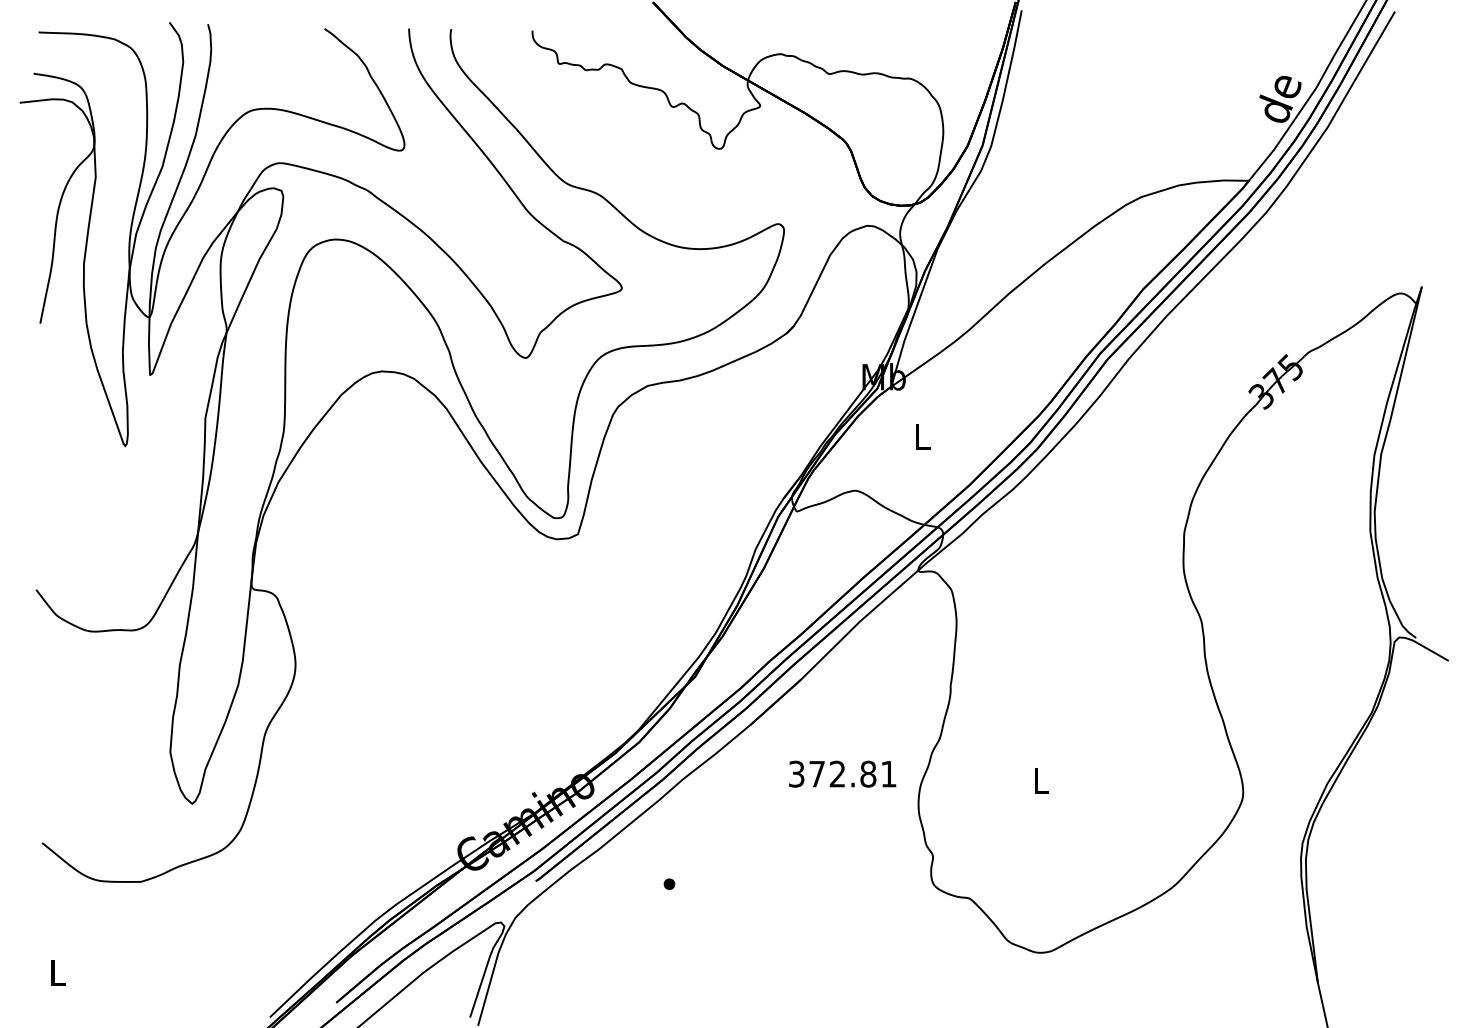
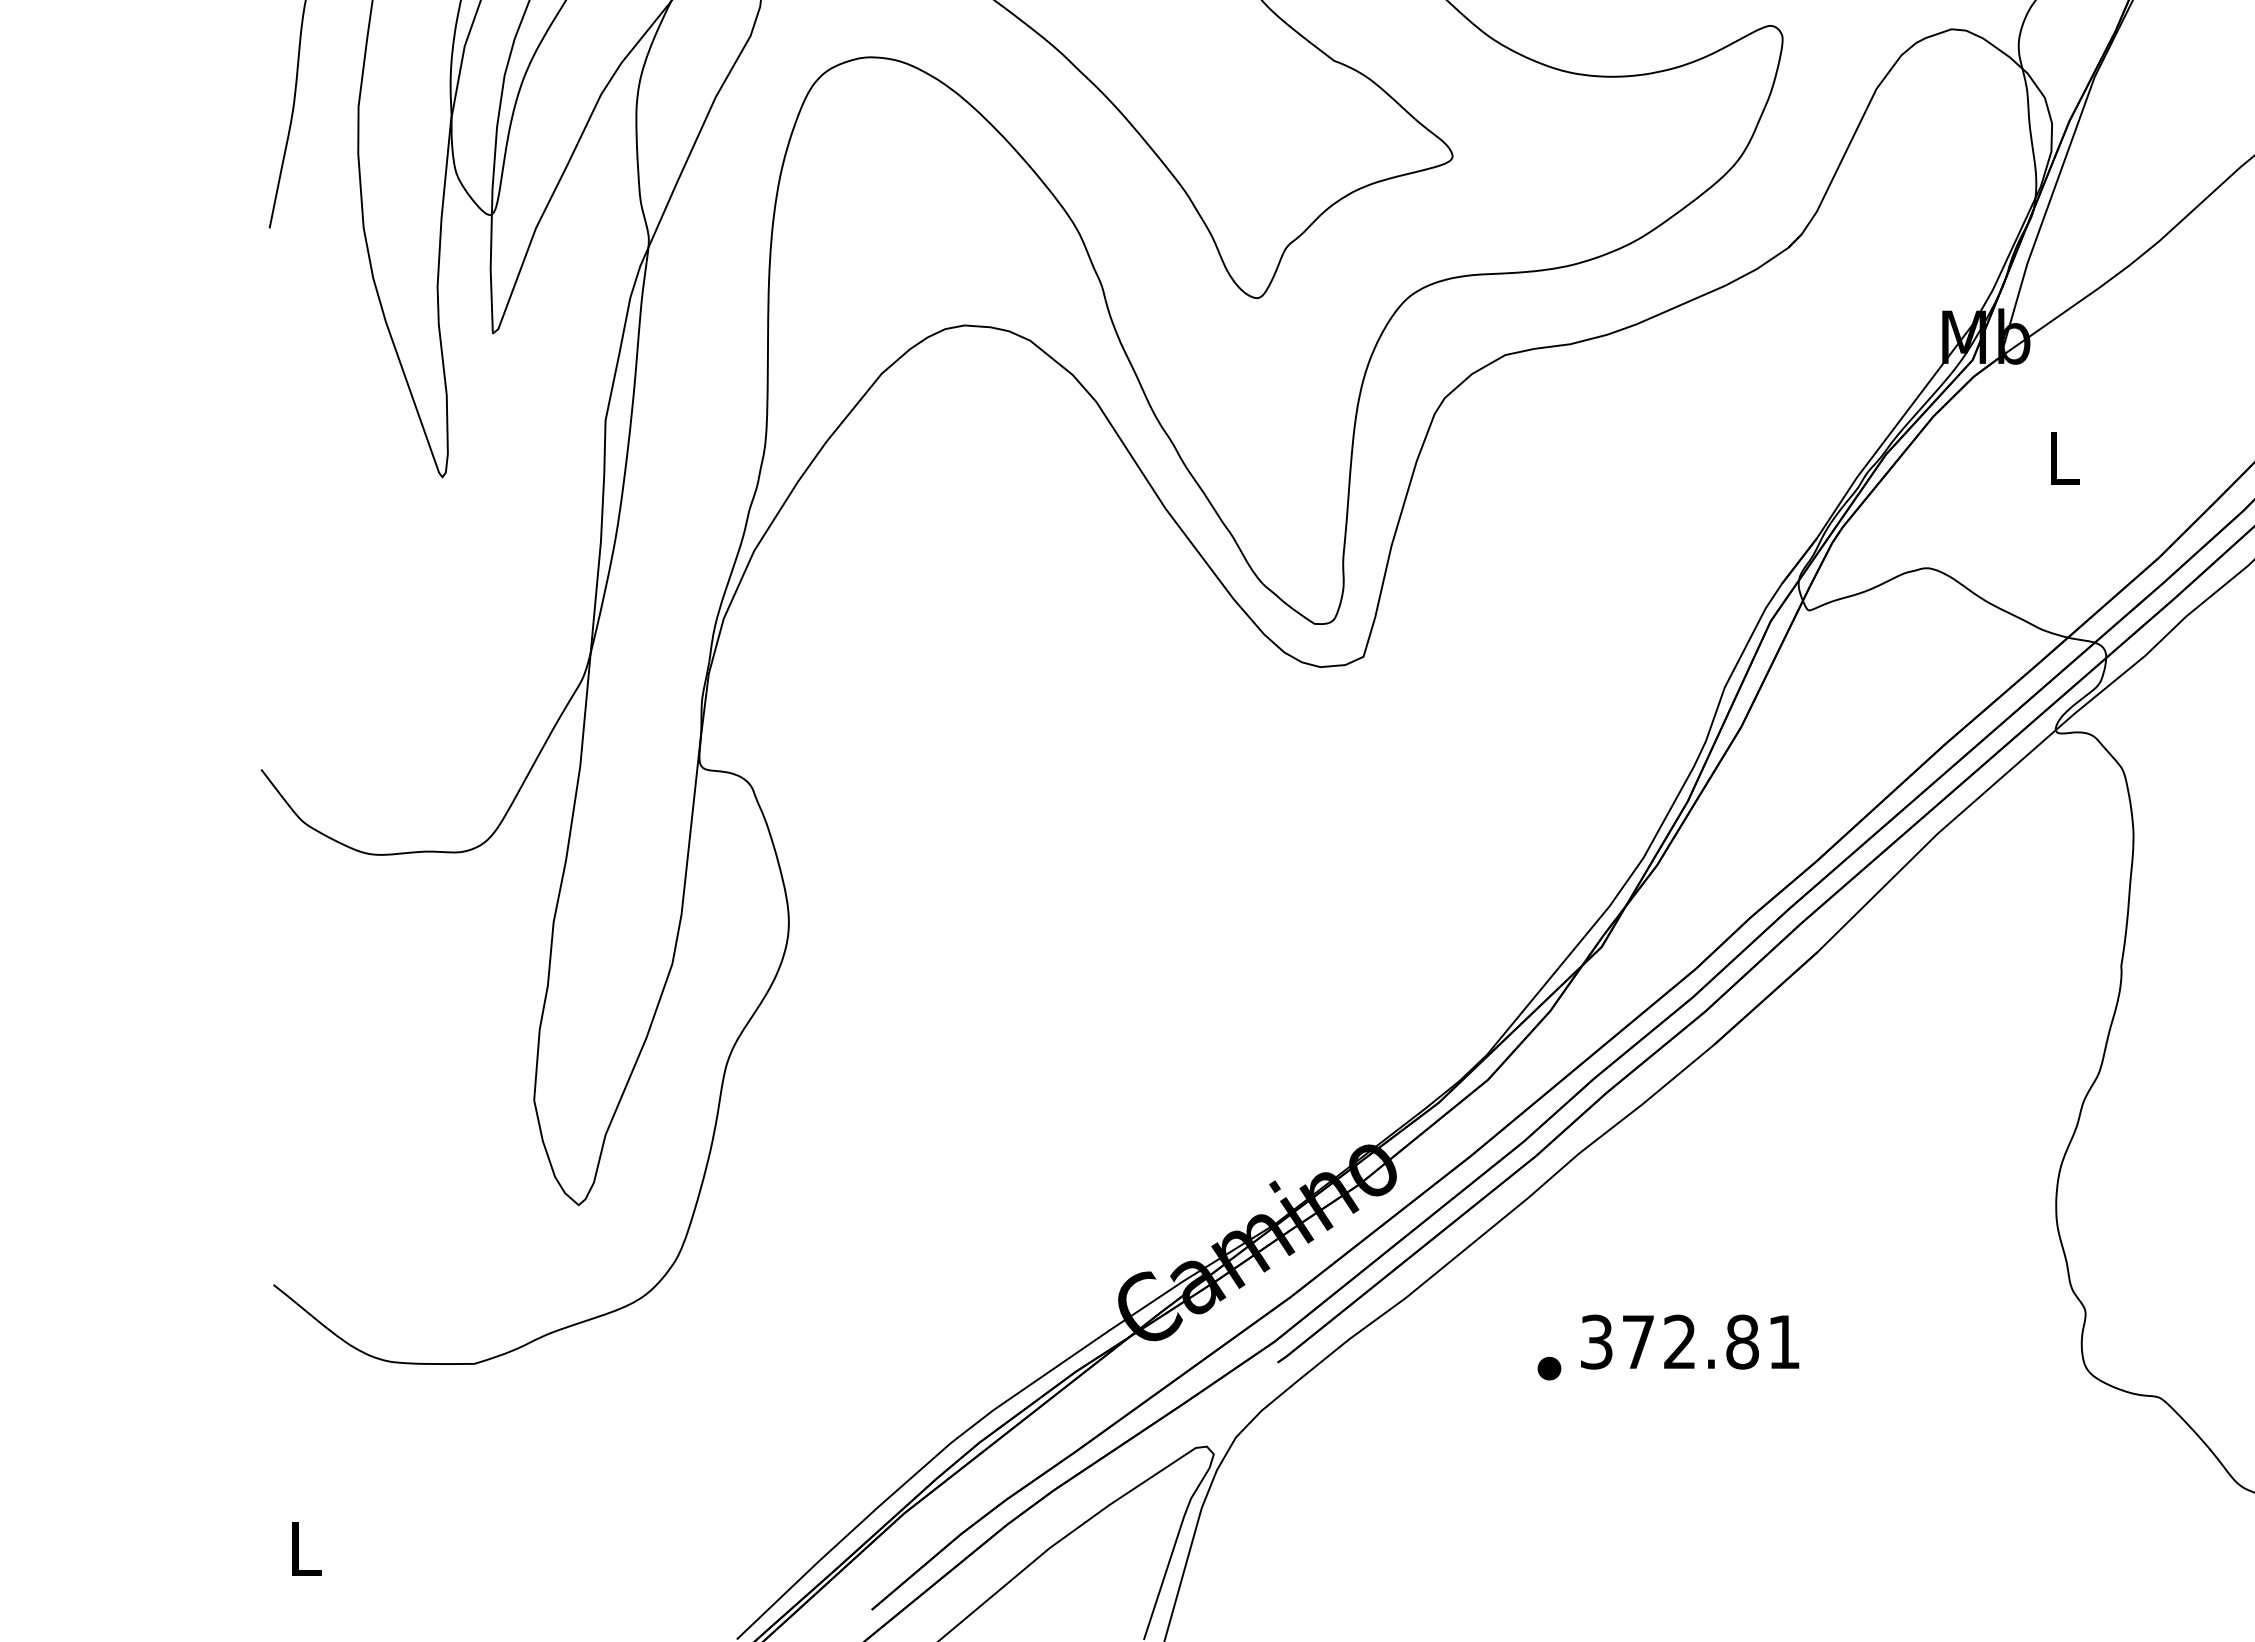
text: (842, 773) -> (1689, 1340), moved

